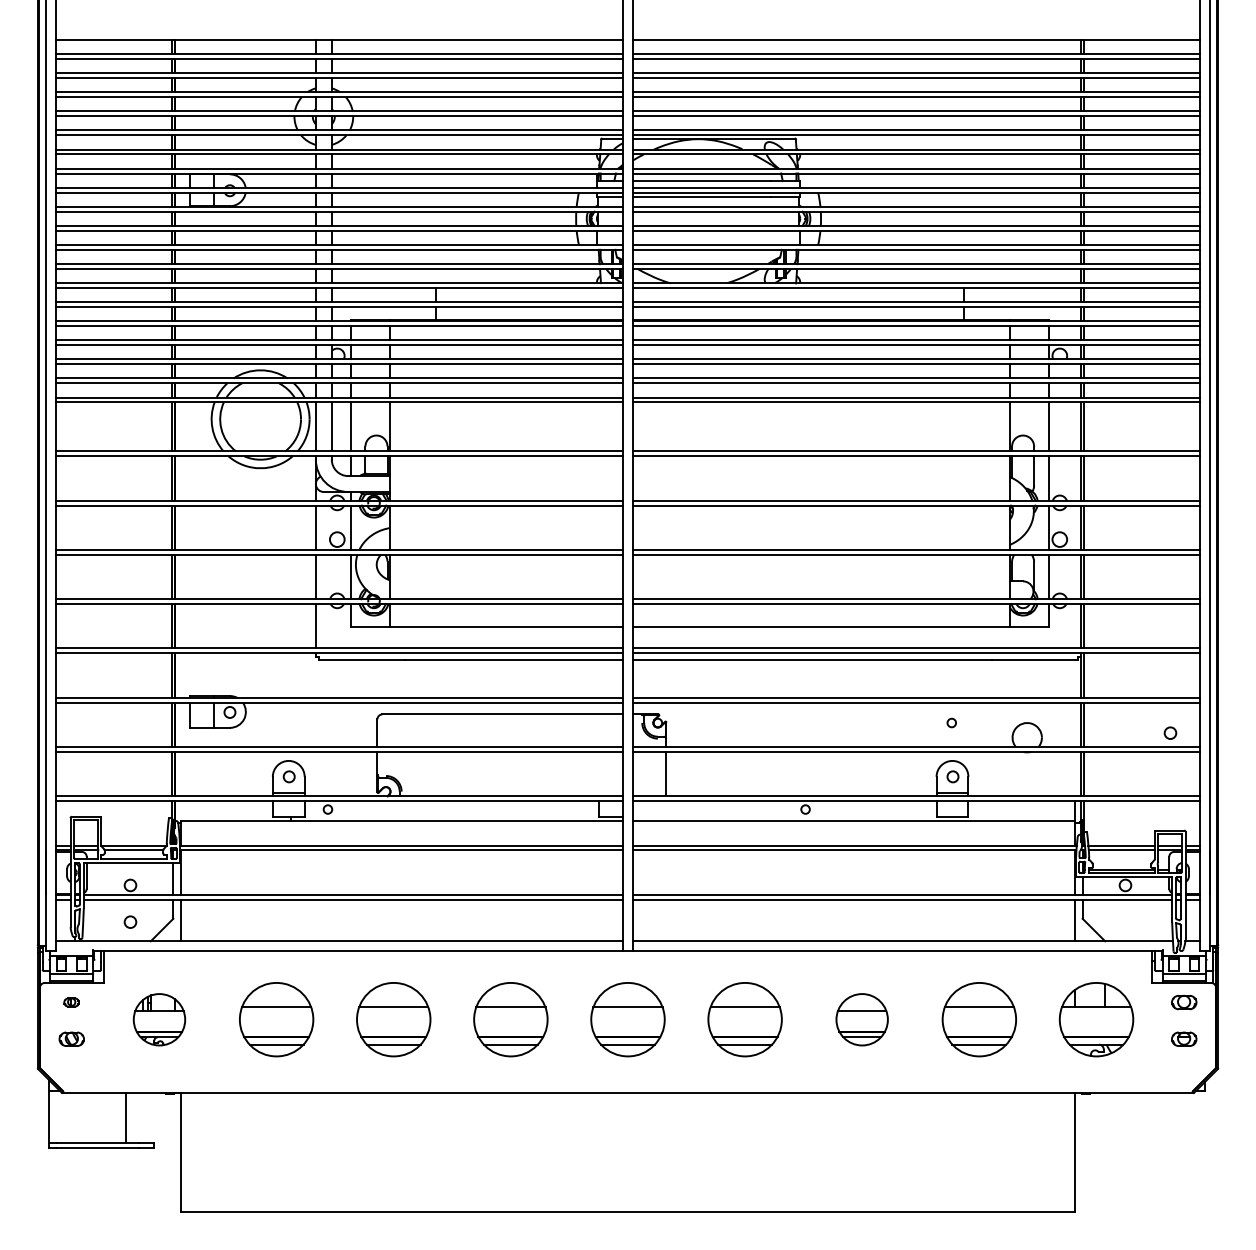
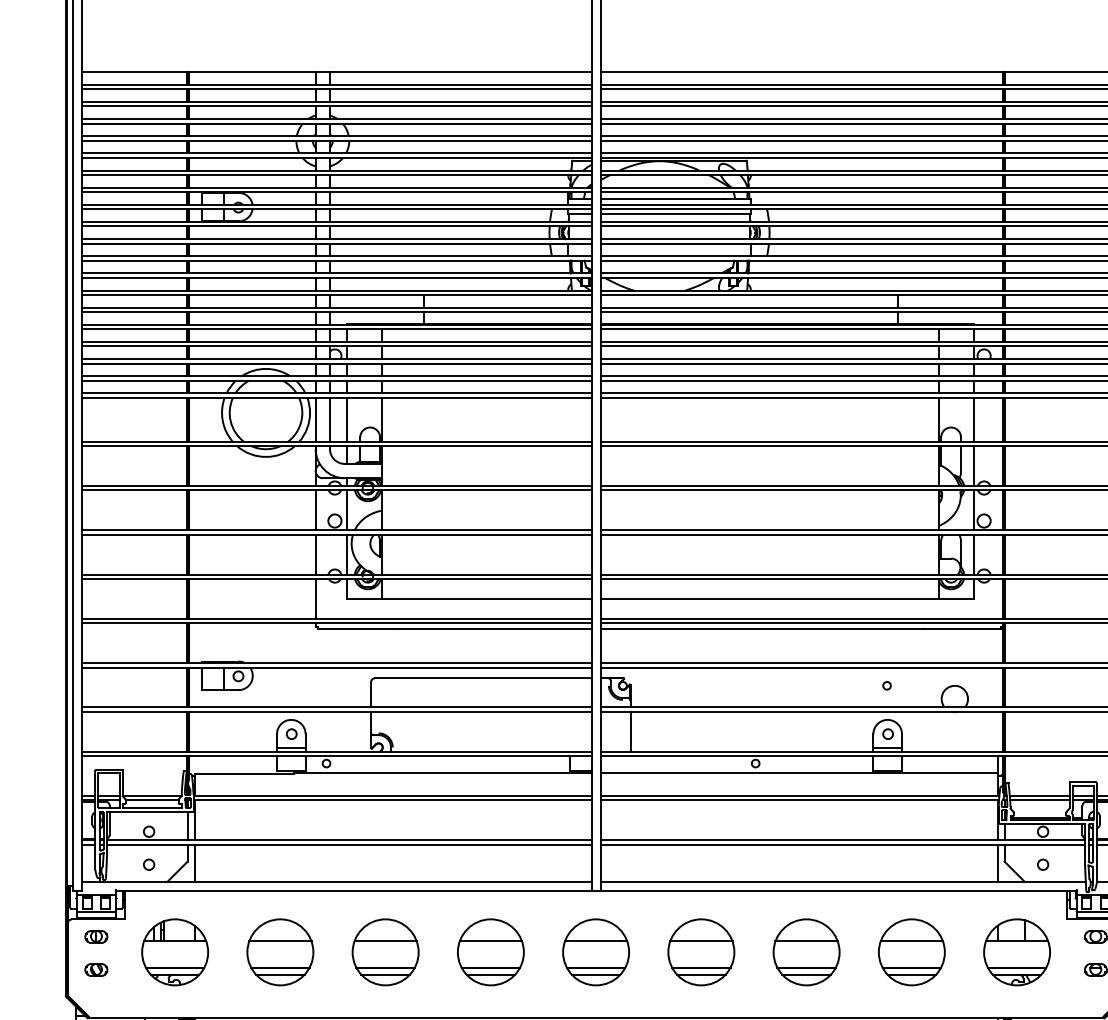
circle: (1170, 732) -> (1043, 864), moved
part: (71, 1002) -> (96, 936), size x1.67
part: (159, 1019) -> (175, 952), size x1.43
part: (861, 1019) -> (805, 952), size x1.43

